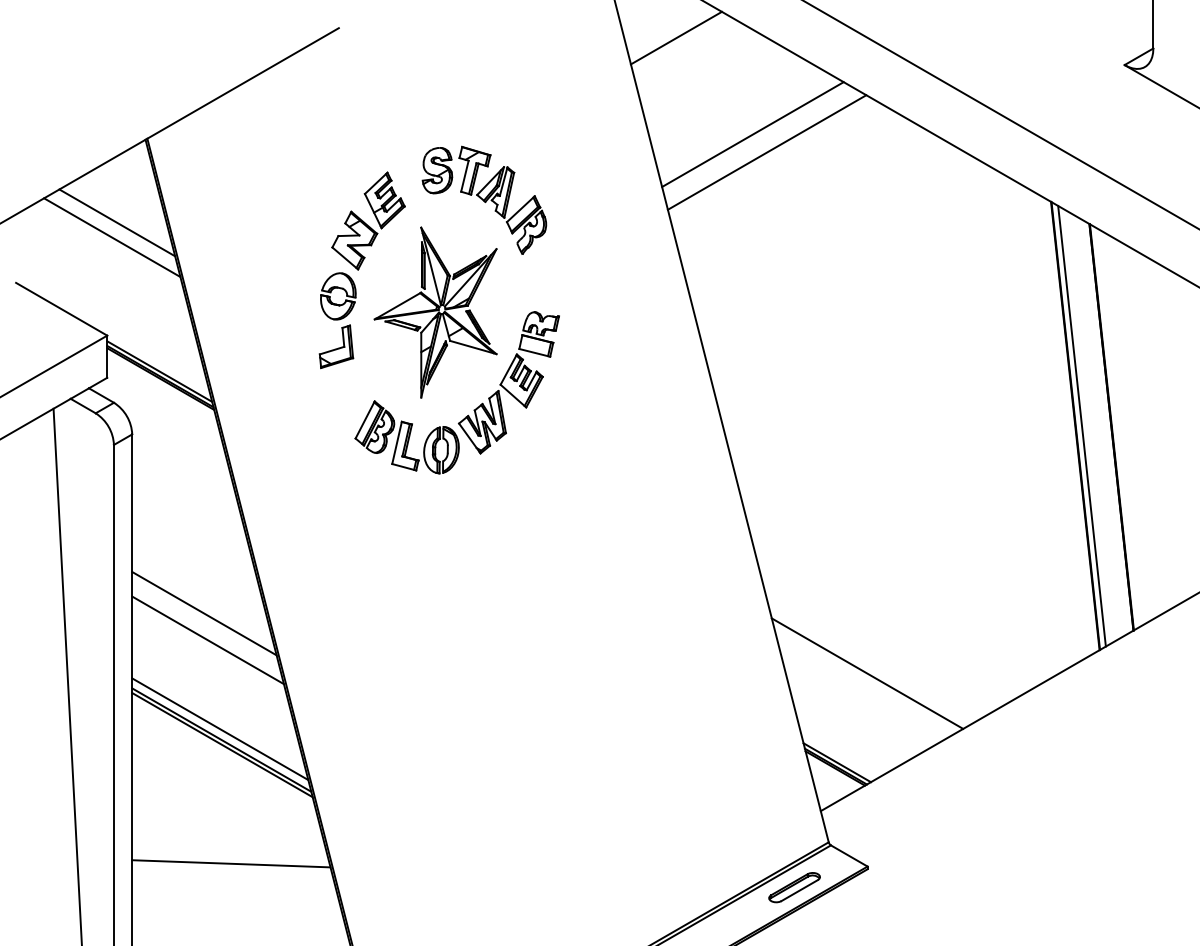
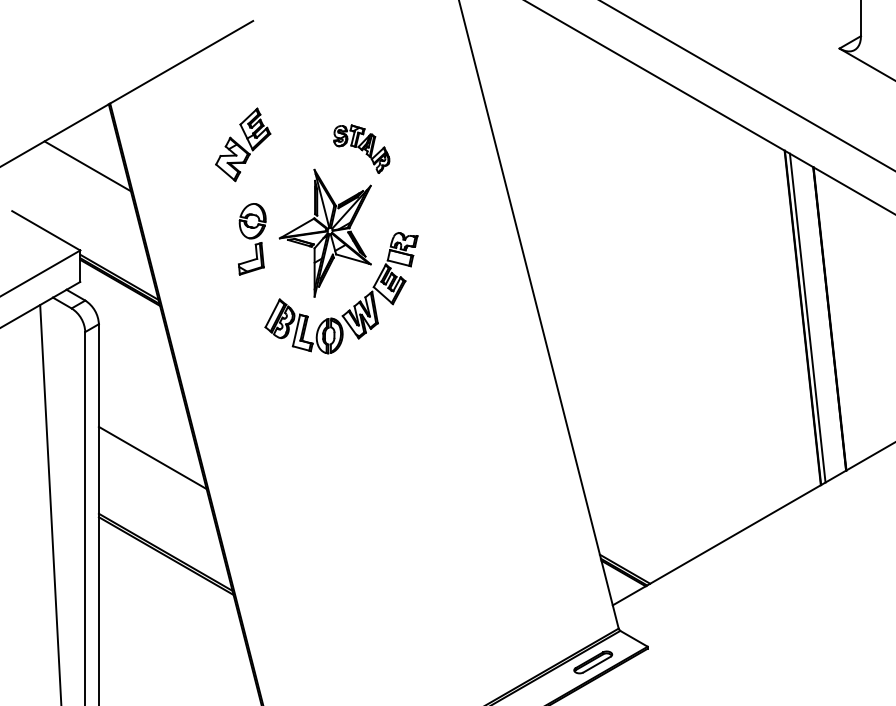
line: (675, 37) -> (504, 27), removed
line: (752, 134) -> (561, 100), removed
line: (766, 152) -> (572, 113), removed
part: (484, 199) -> (361, 148), size x0.6
part: (368, 220) -> (243, 144), moved
line: (112, 237) -> (84, 177), removed
line: (207, 640) -> (155, 478), removed
line: (867, 673) -> (647, 502), removed
line: (220, 729) -> (164, 544), removed
line: (231, 863) -> (172, 644), removed

